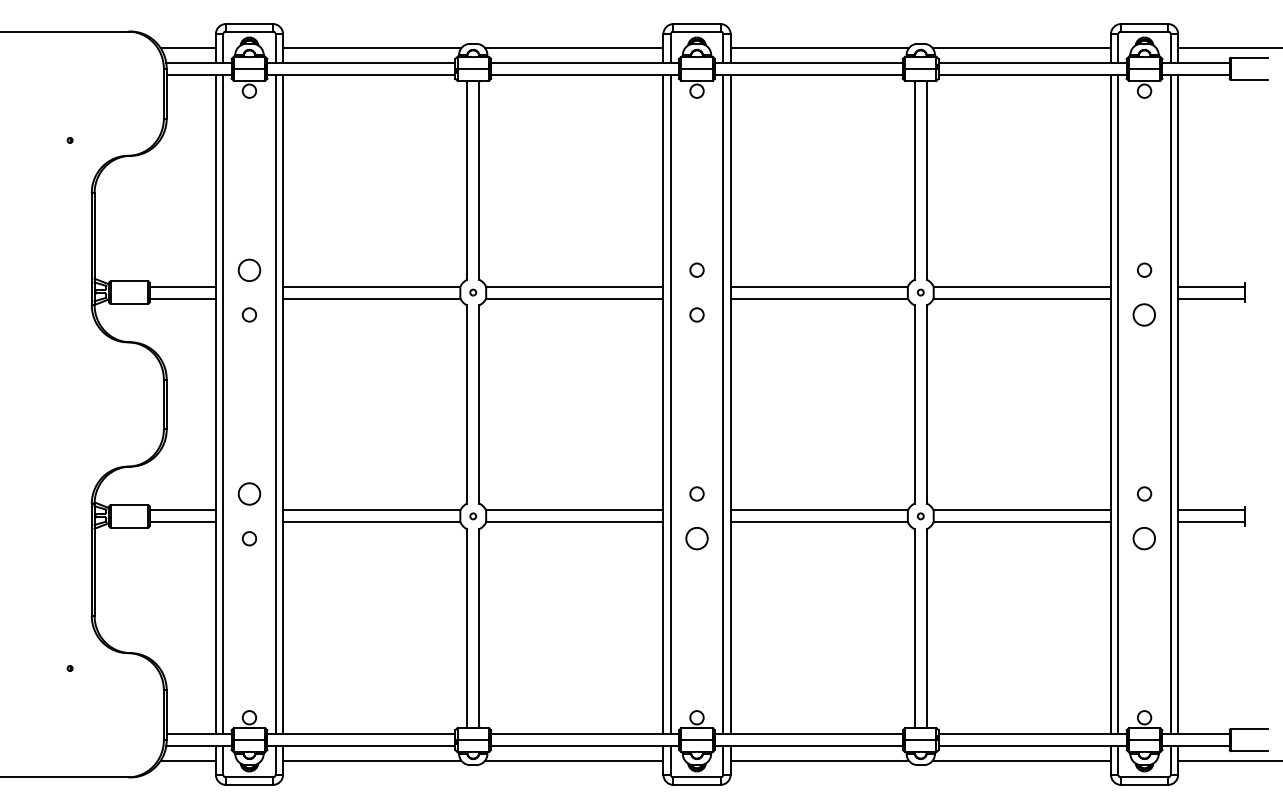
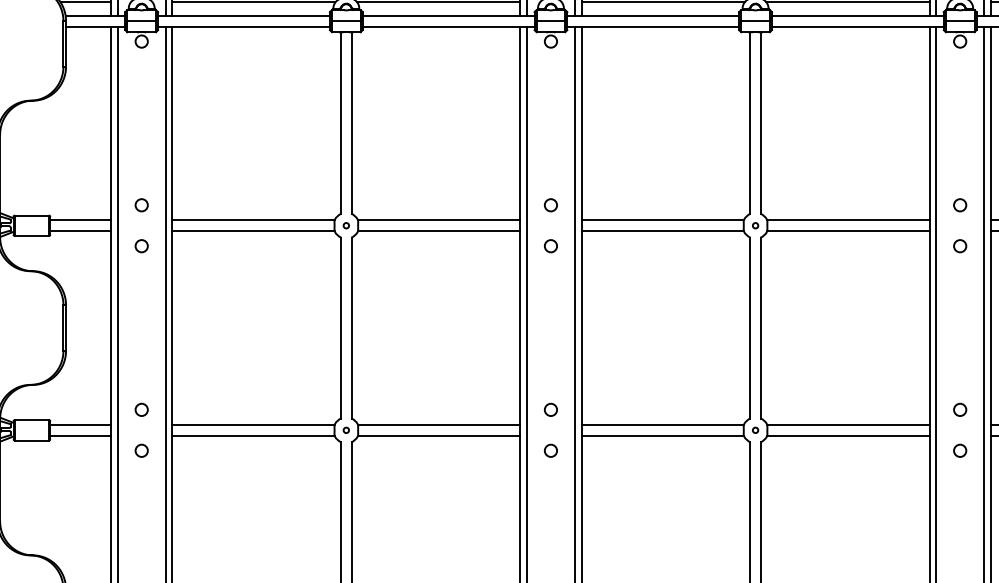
circle: (249, 269) -> (141, 204), size x0.62
circle: (1144, 314) -> (960, 245), size x0.62
circle: (249, 493) -> (141, 409), size x0.62
circle: (696, 538) -> (550, 450), size x0.62
circle: (1144, 538) -> (960, 450), size x0.62

